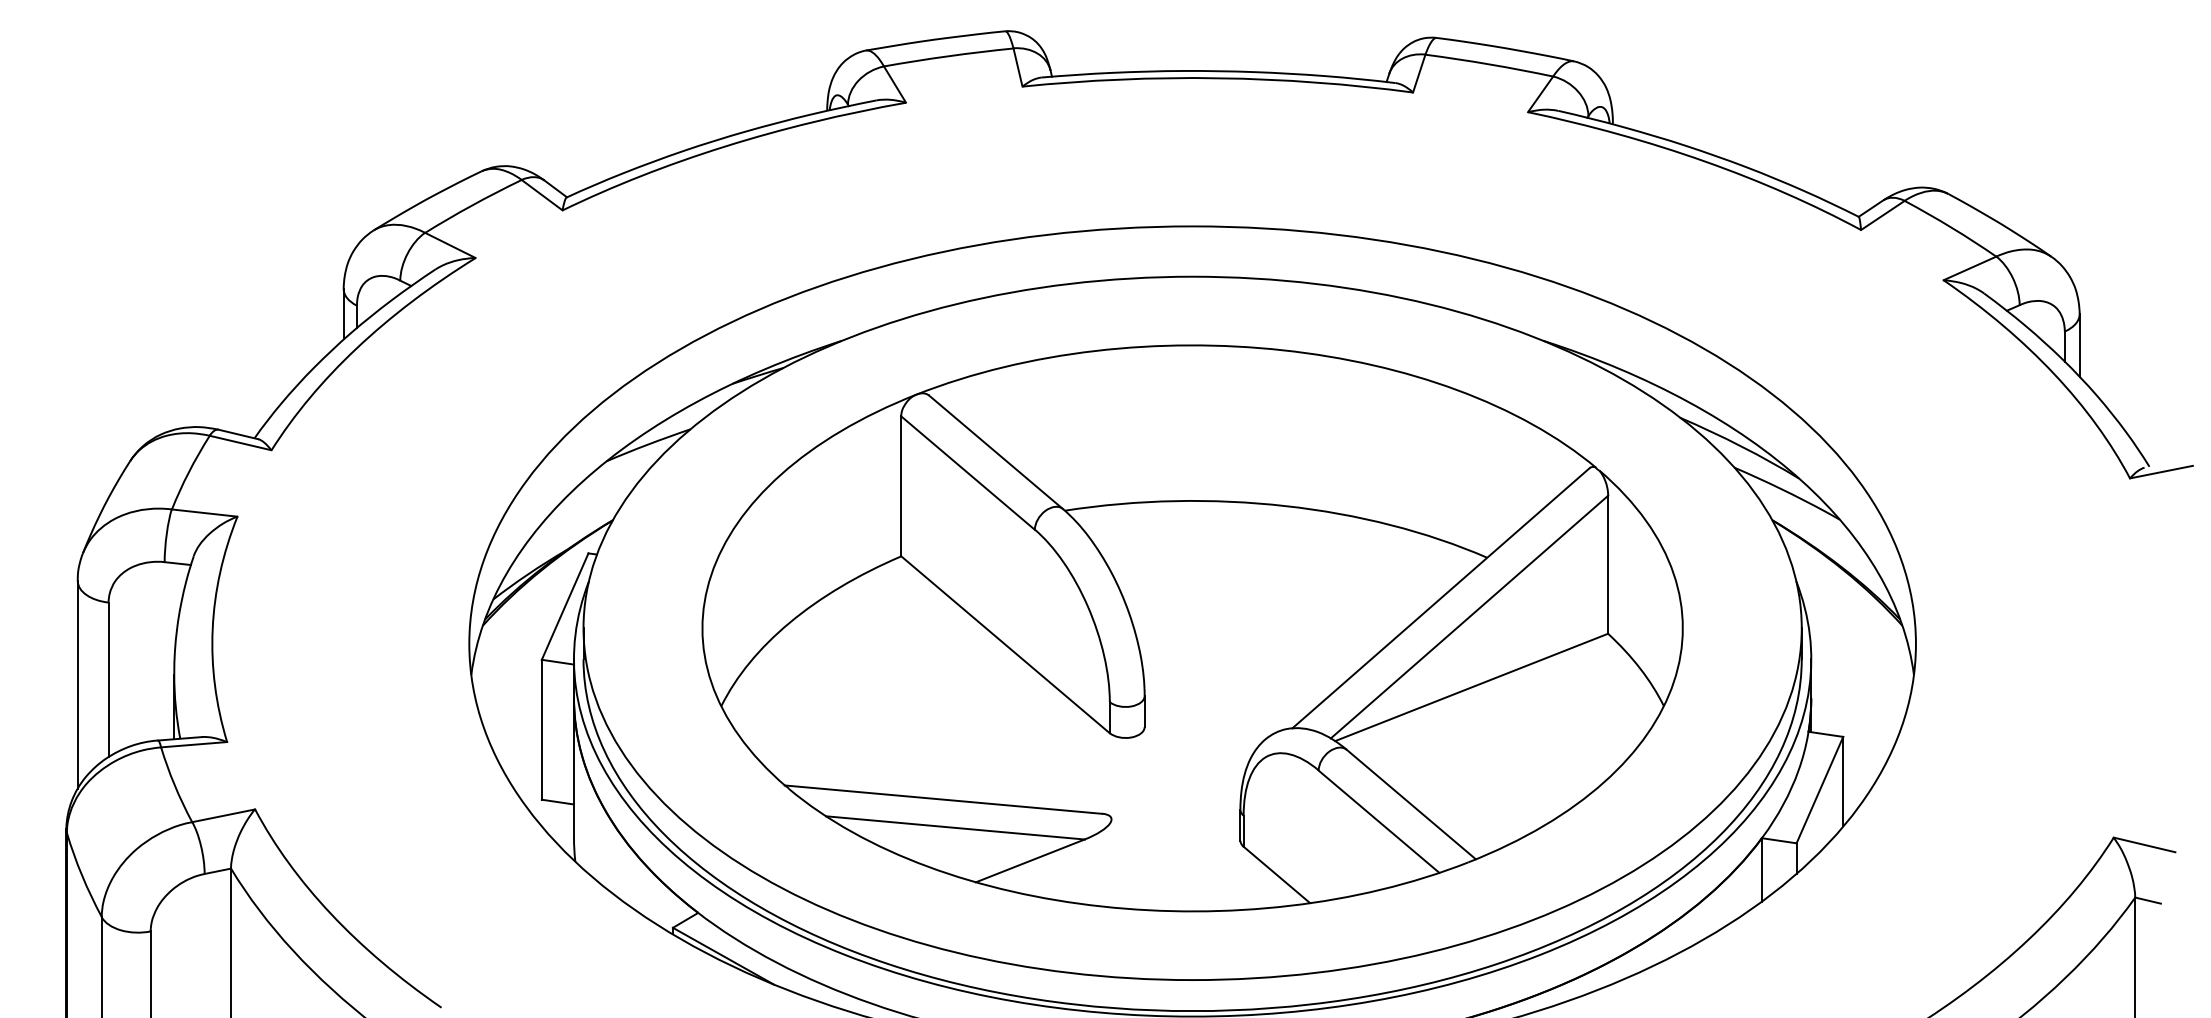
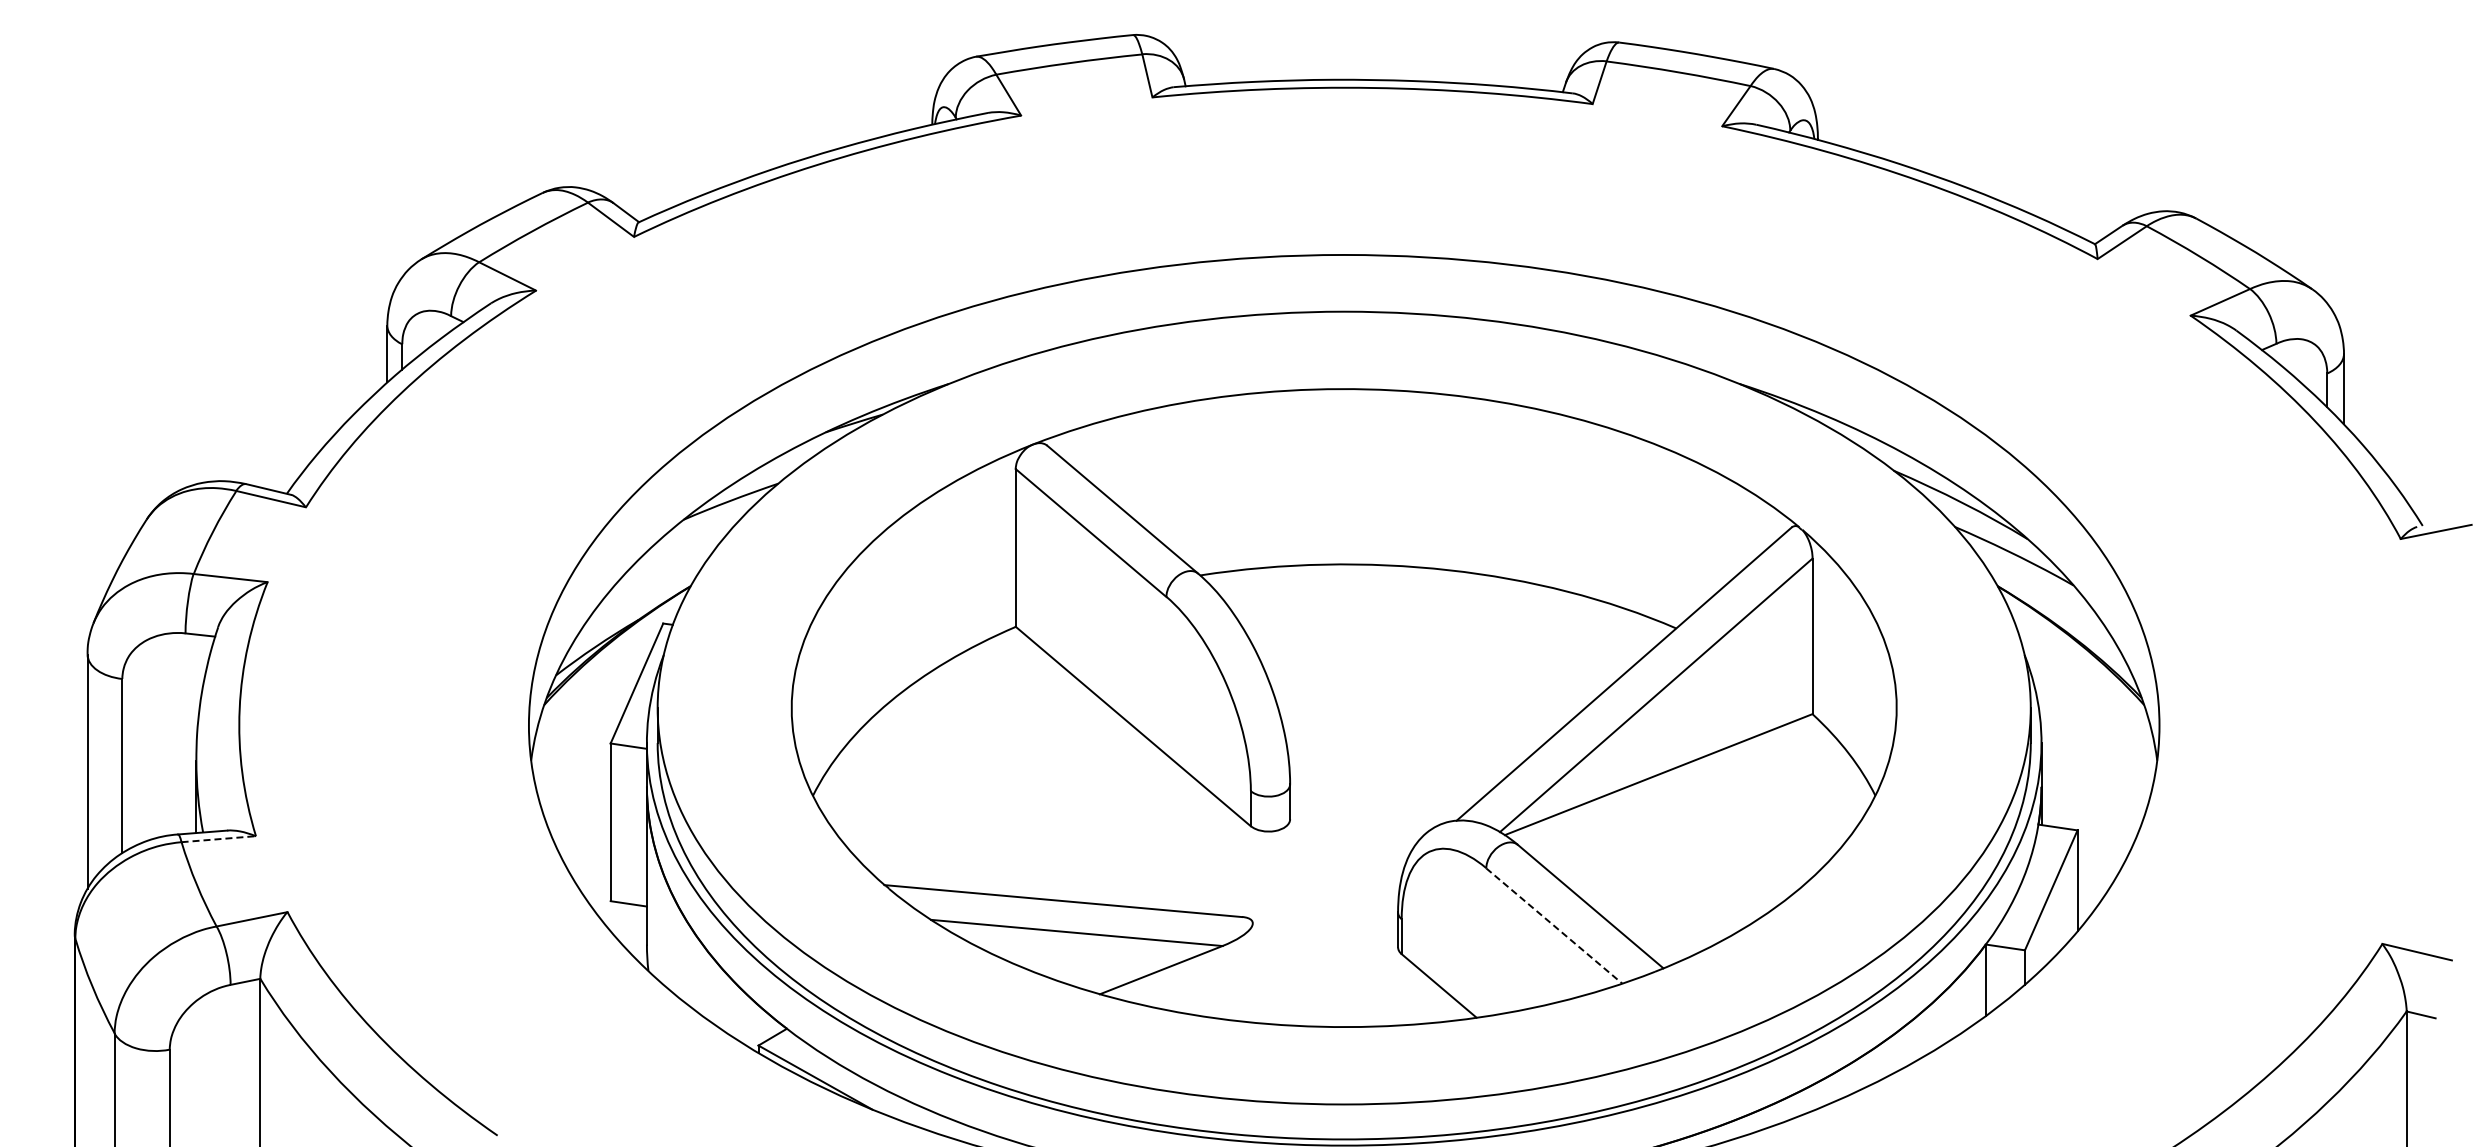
line: (194, 744) -> (219, 839), solid -> dashed
line: (1379, 822) -> (1554, 926), solid -> dashed

